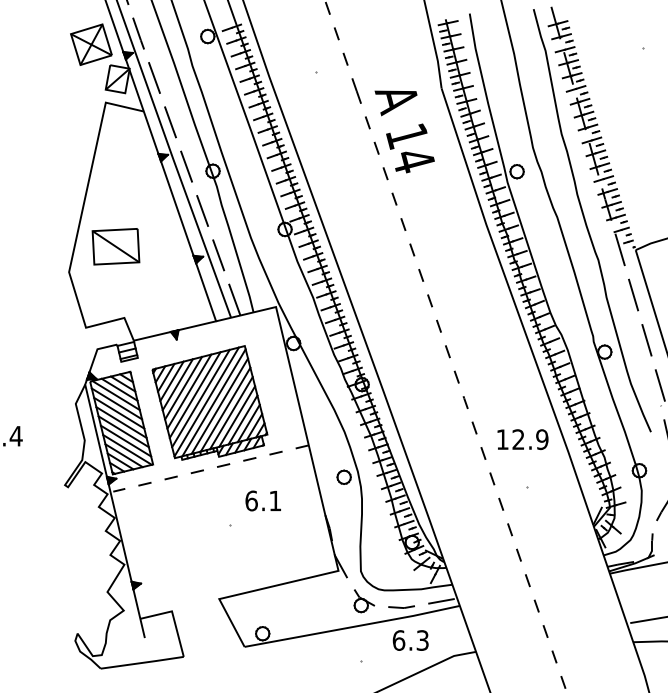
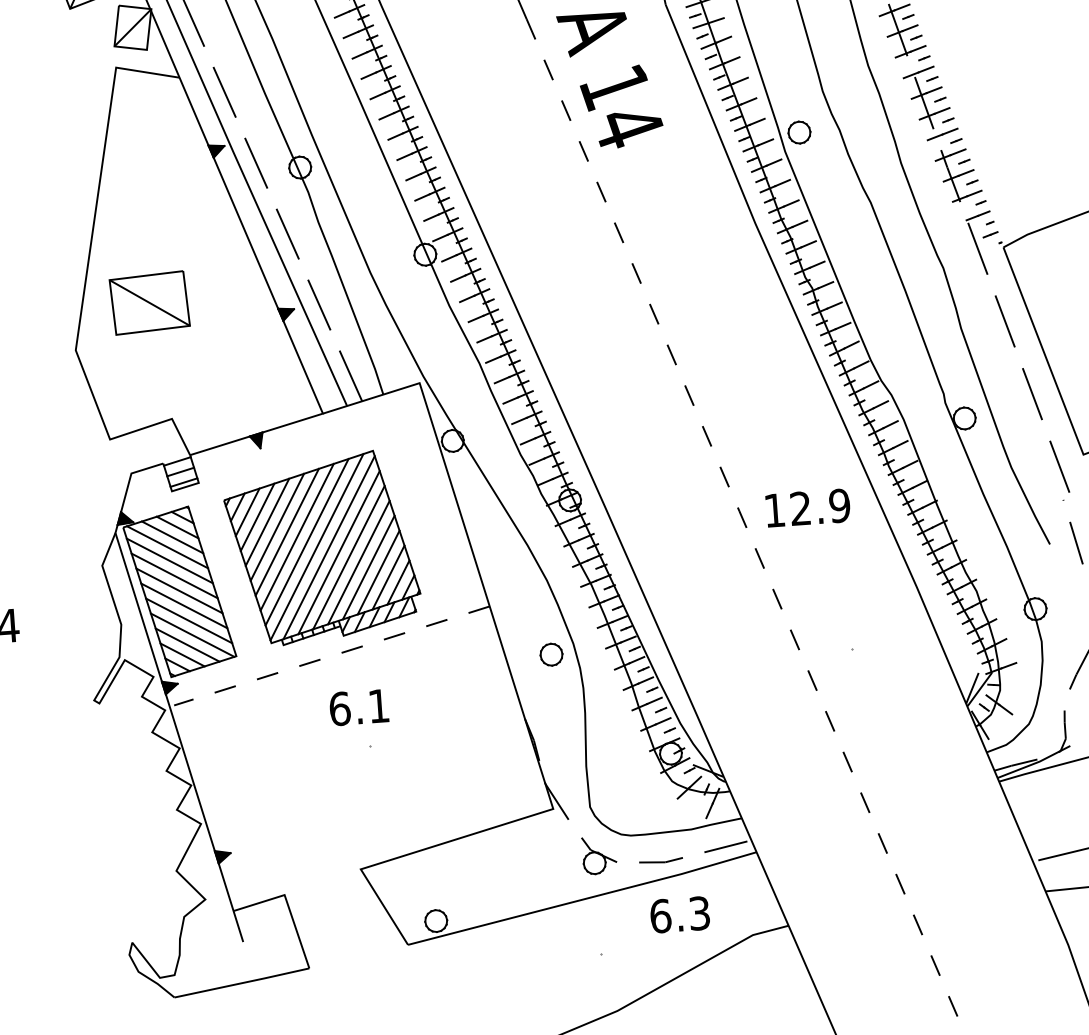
text: (522, 439) -> (807, 507), moved
text: (262, 500) -> (357, 706), moved

